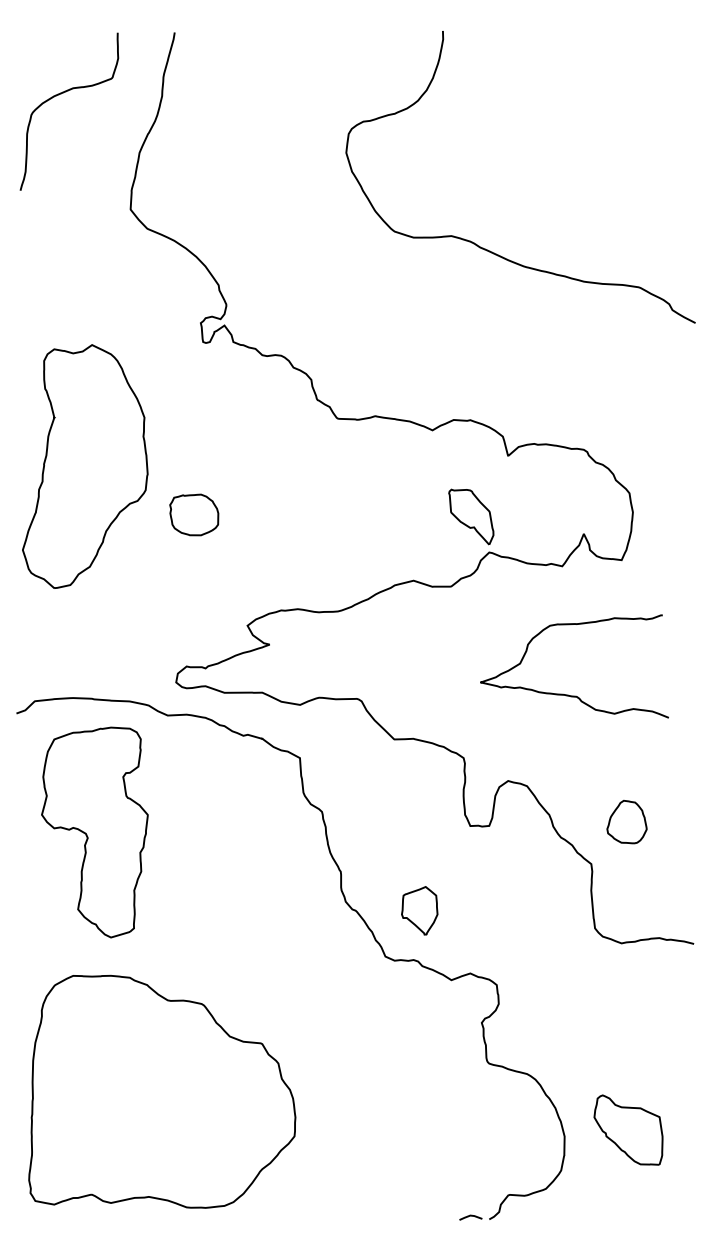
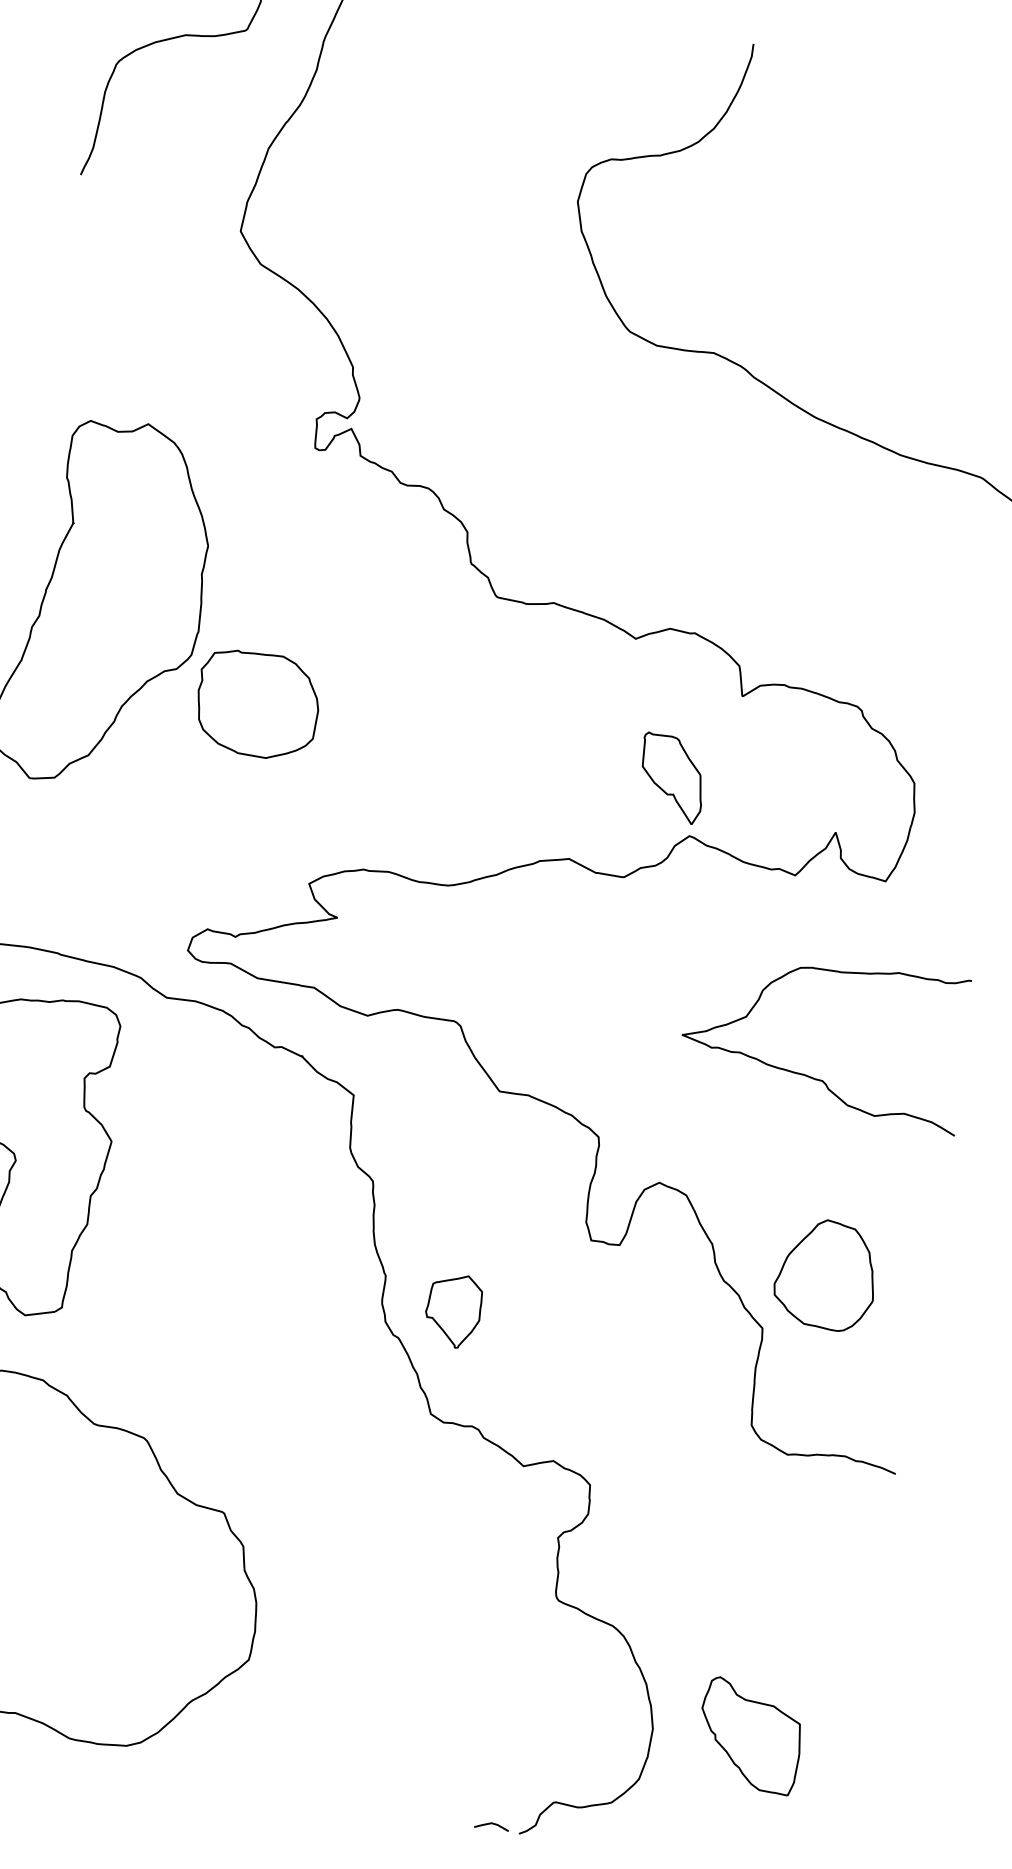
part: (194, 514) -> (258, 703), size x1.67
curve: (568, 694) -> (810, 1075), moved
part: (626, 821) -> (826, 1273), size x1.67
part: (419, 910) -> (453, 1309), moved

